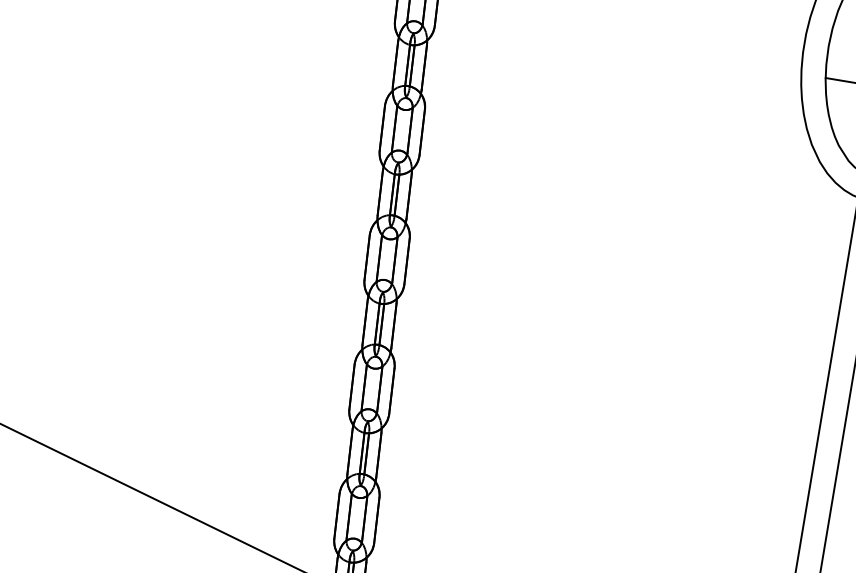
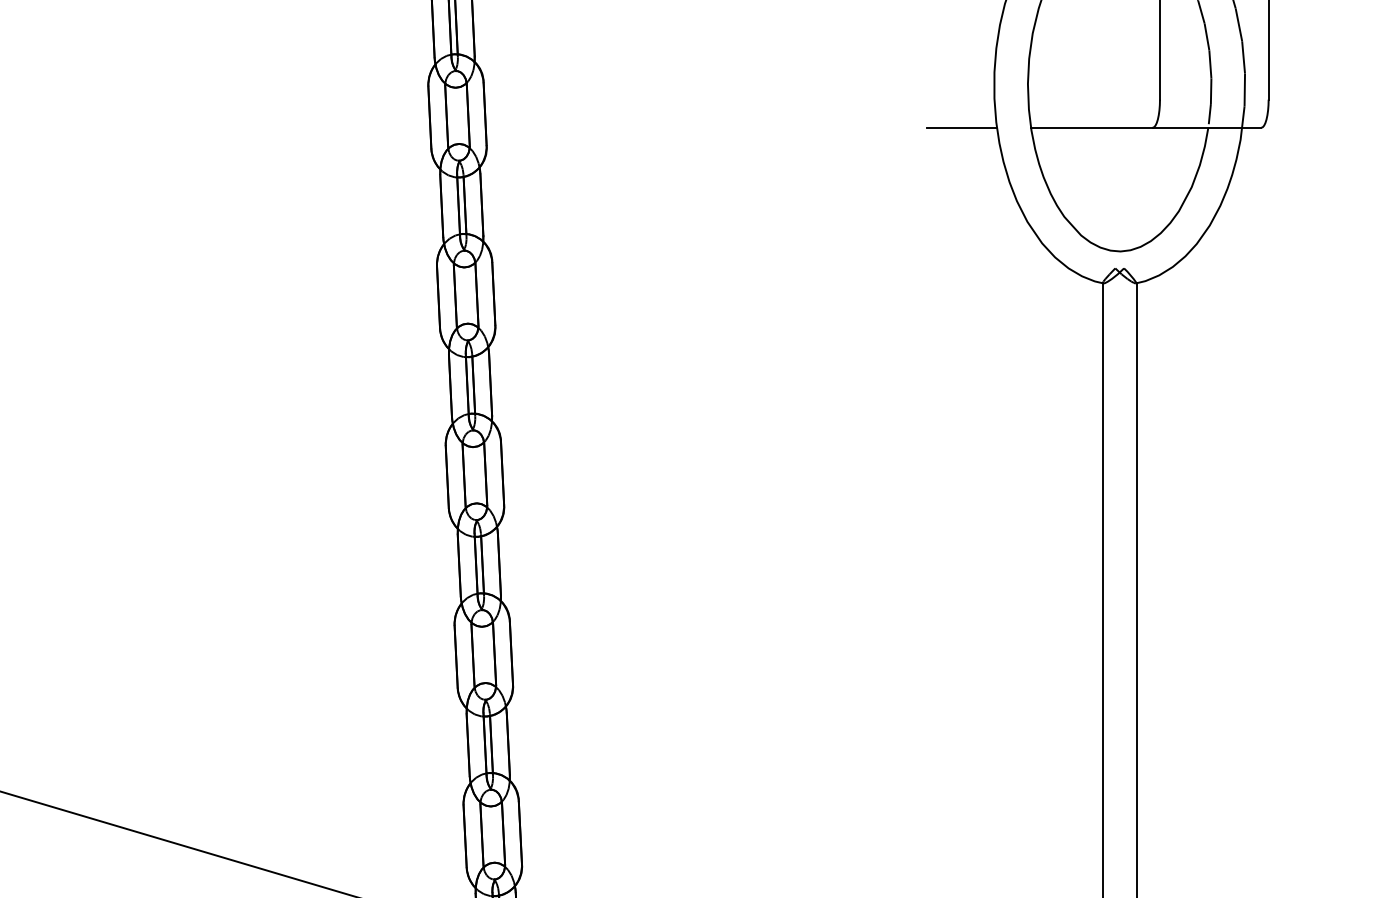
line: (776, 69) -> (962, 127), added

